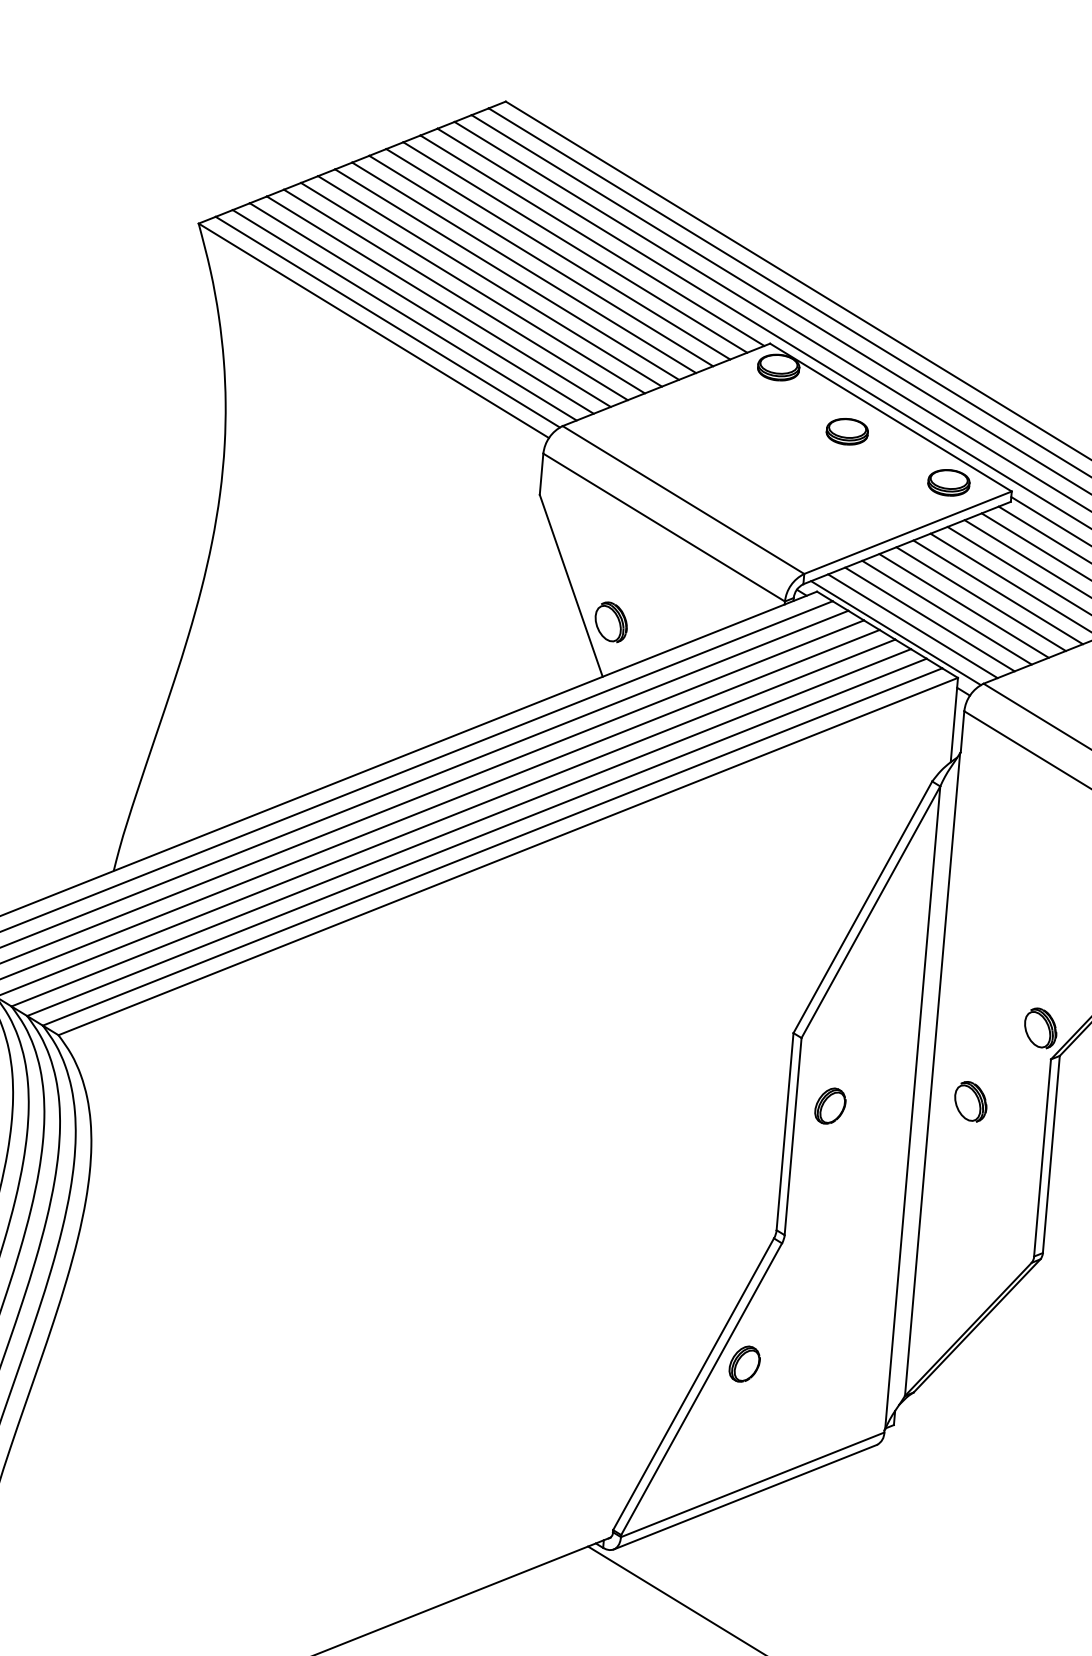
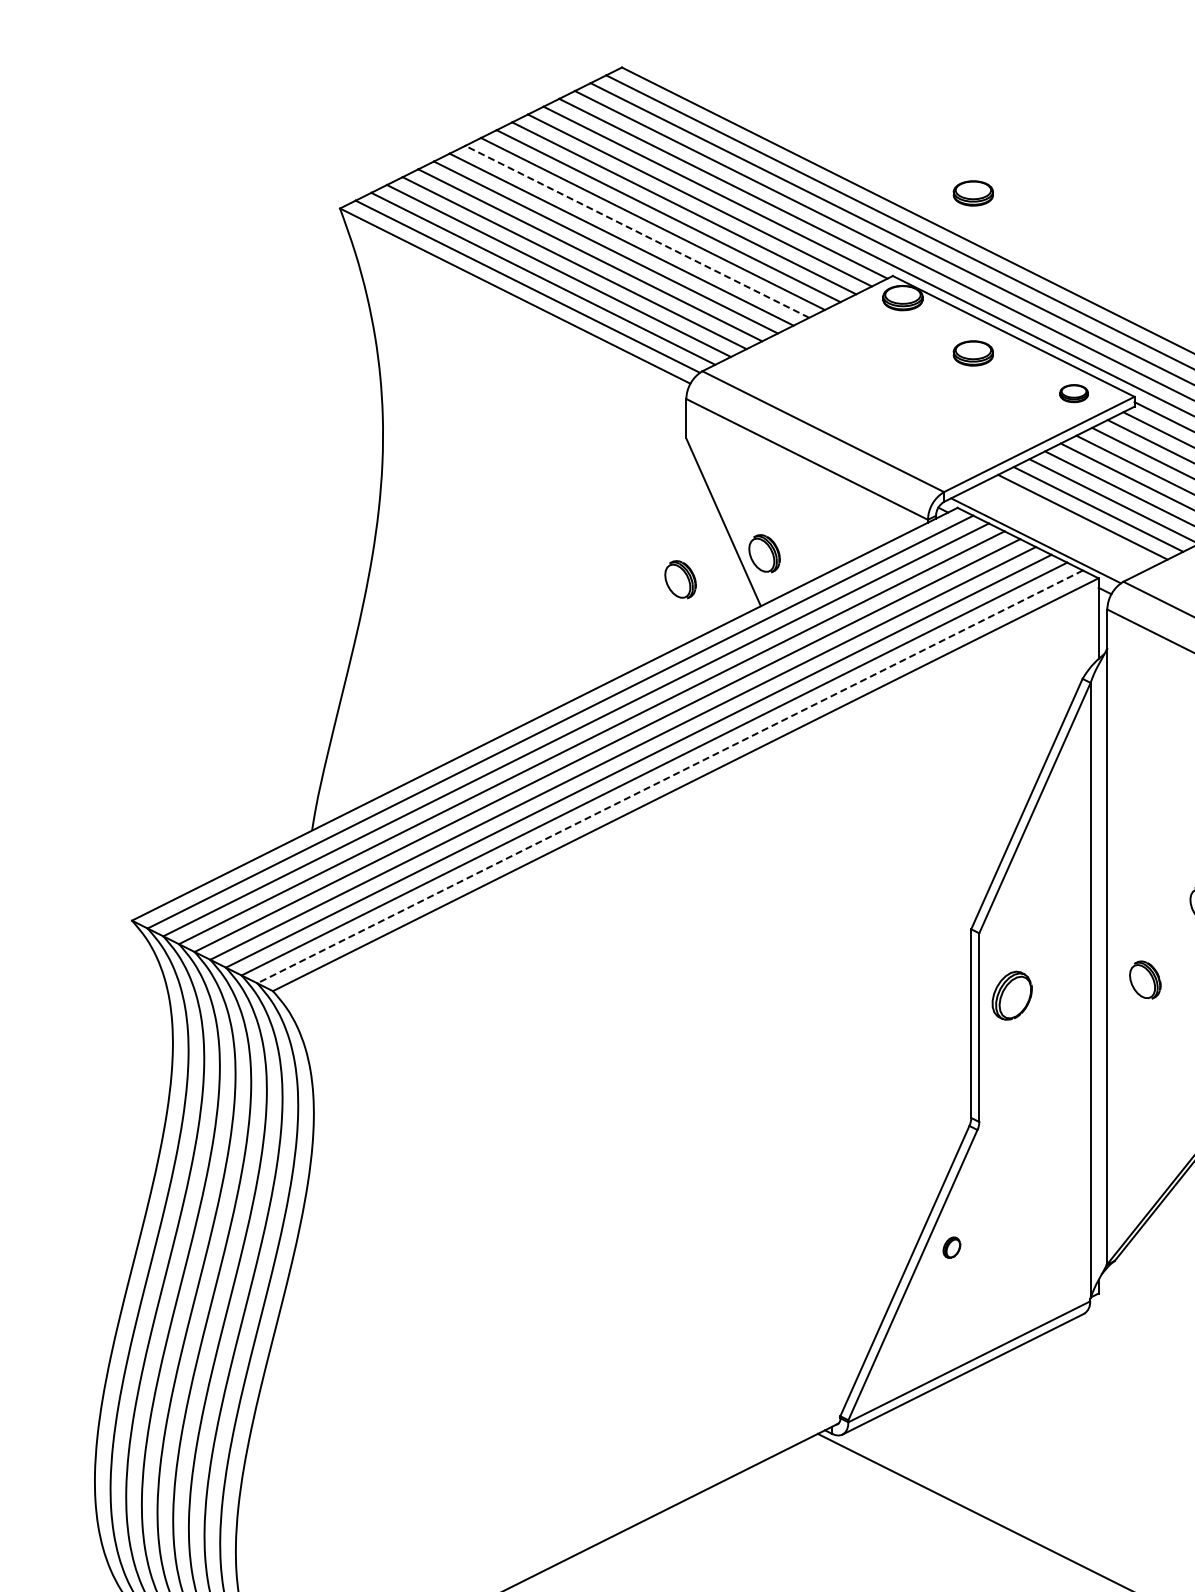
part: (860, 264) -> (972, 193), added
line: (506, 274) -> (636, 231), solid -> dashed
part: (948, 482) -> (1073, 393), size x0.7
line: (929, 618) -> (1066, 524), removed
line: (912, 625) -> (1051, 532), removed
part: (521, 641) -> (680, 579), added
line: (493, 846) -> (670, 776), solid -> dashed
part: (830, 1105) -> (1012, 995), size x1.4
part: (744, 1363) -> (951, 1247), size x0.6

